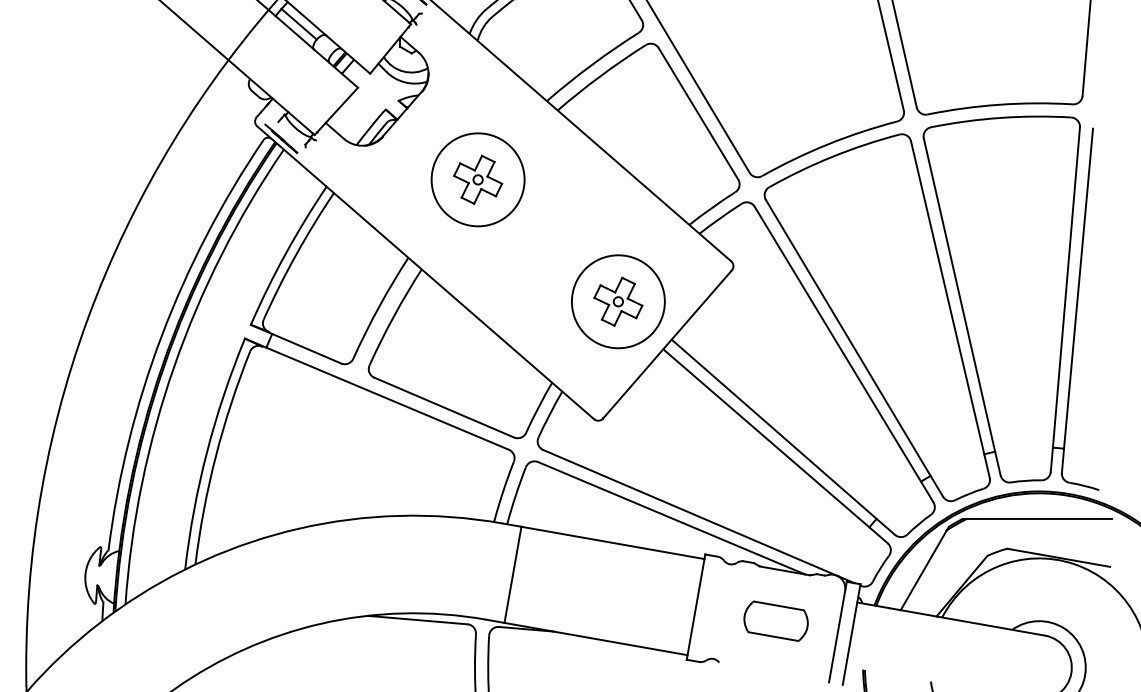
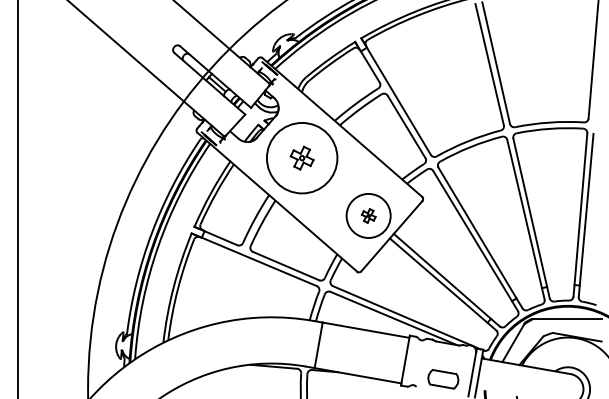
circle: (478, 180) -> (302, 158), size x1.6
part: (618, 300) -> (368, 215), size x0.6
part: (776, 621) -> (443, 379), moved

